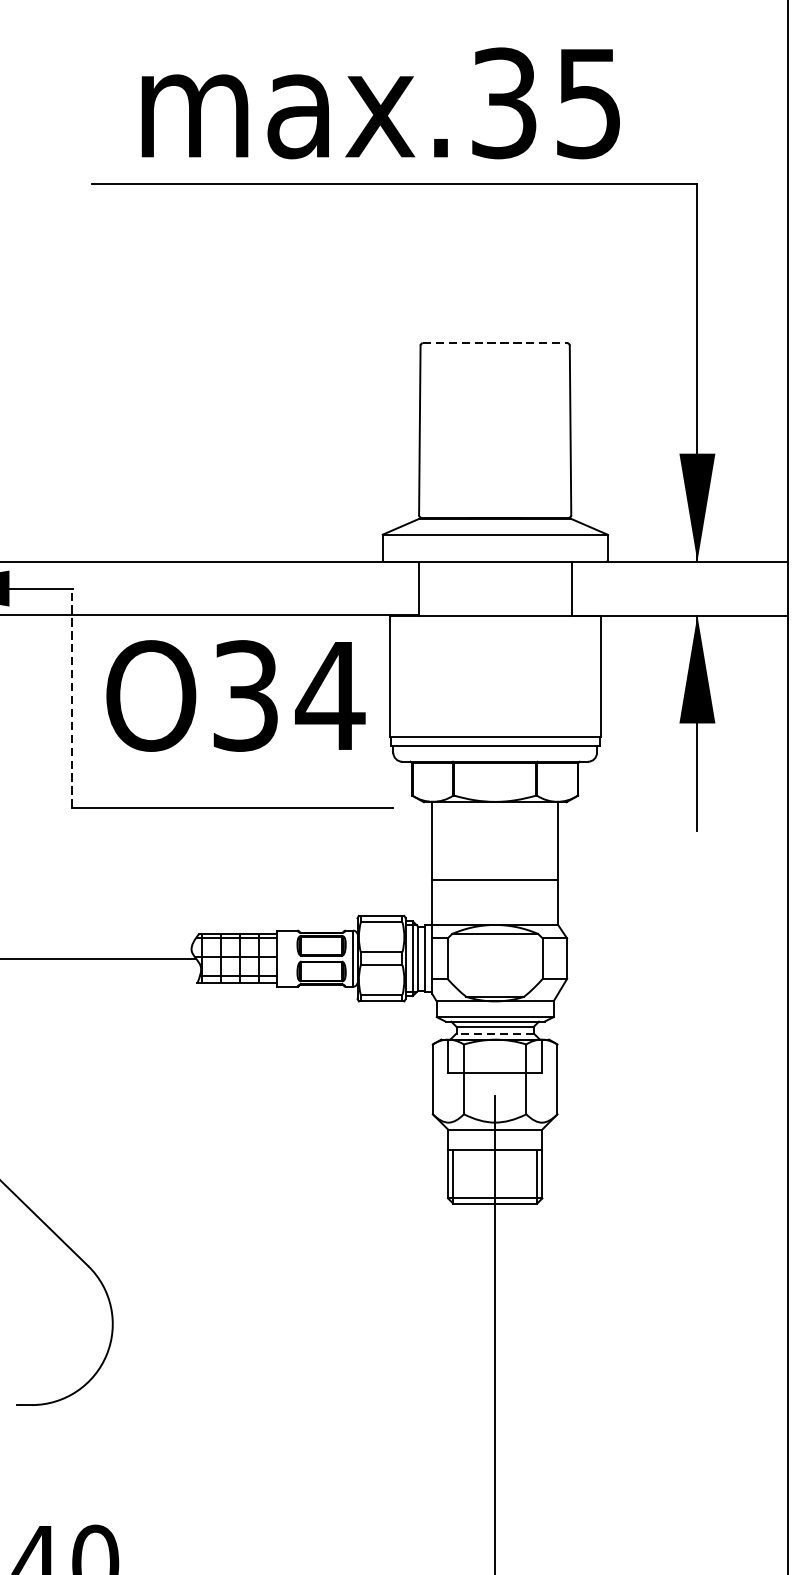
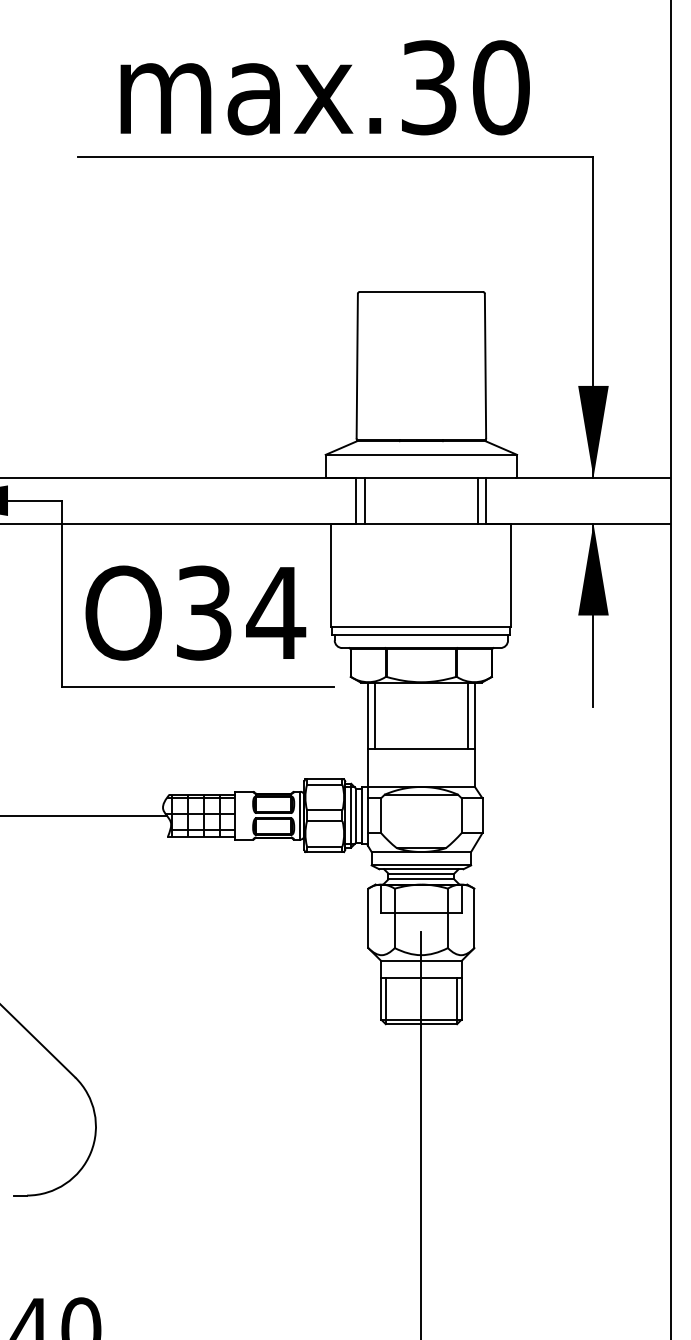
text: (589, 103) -> (501, 87), max.35 -> max.30
line: (495, 342) -> (421, 291), dashed -> solid
line: (428, 588) -> (364, 500), added
line: (561, 588) -> (477, 500), added
text: (235, 695) -> (195, 612), moved
line: (72, 697) -> (61, 593), dashed -> solid
line: (440, 840) -> (374, 715), added
line: (549, 840) -> (467, 715), added
line: (495, 1033) -> (421, 879), dashed -> solid

